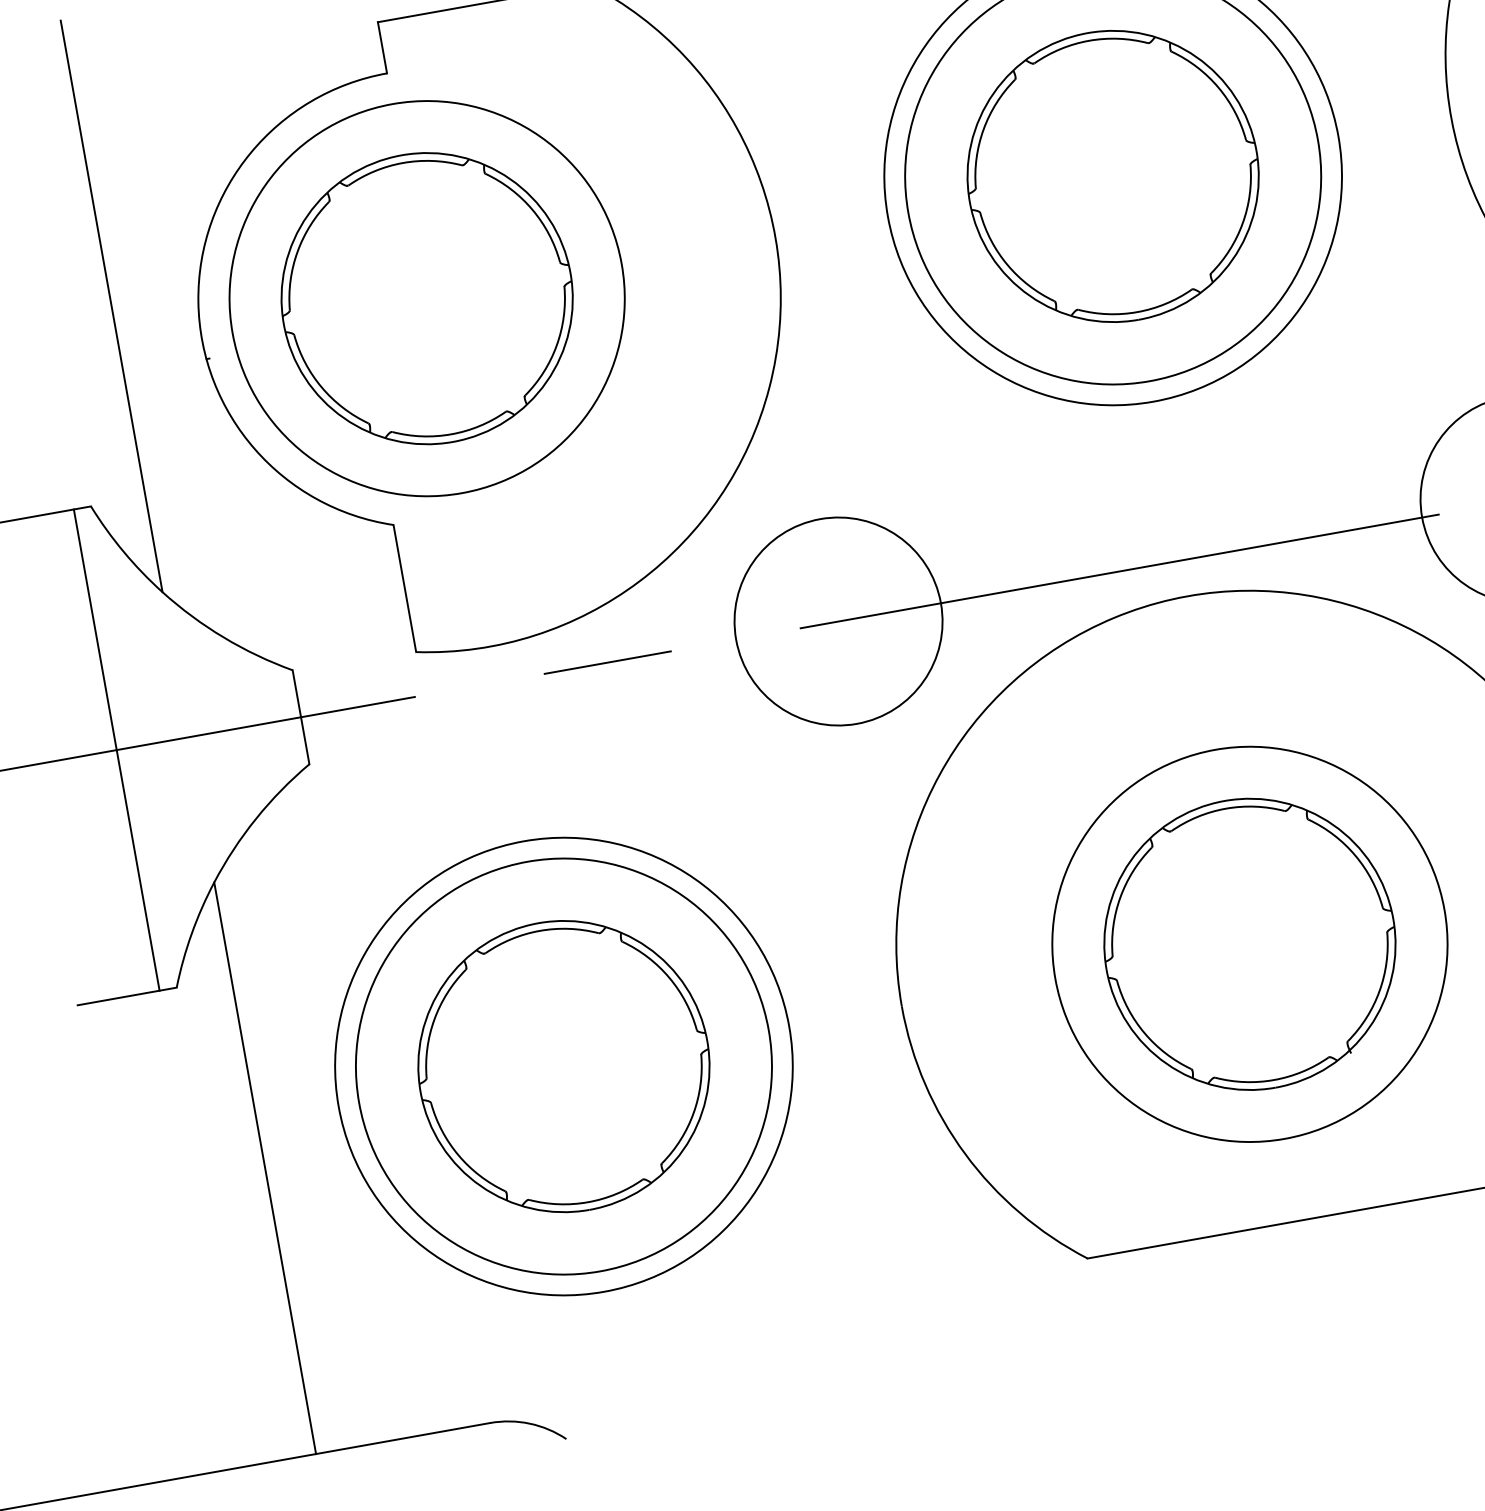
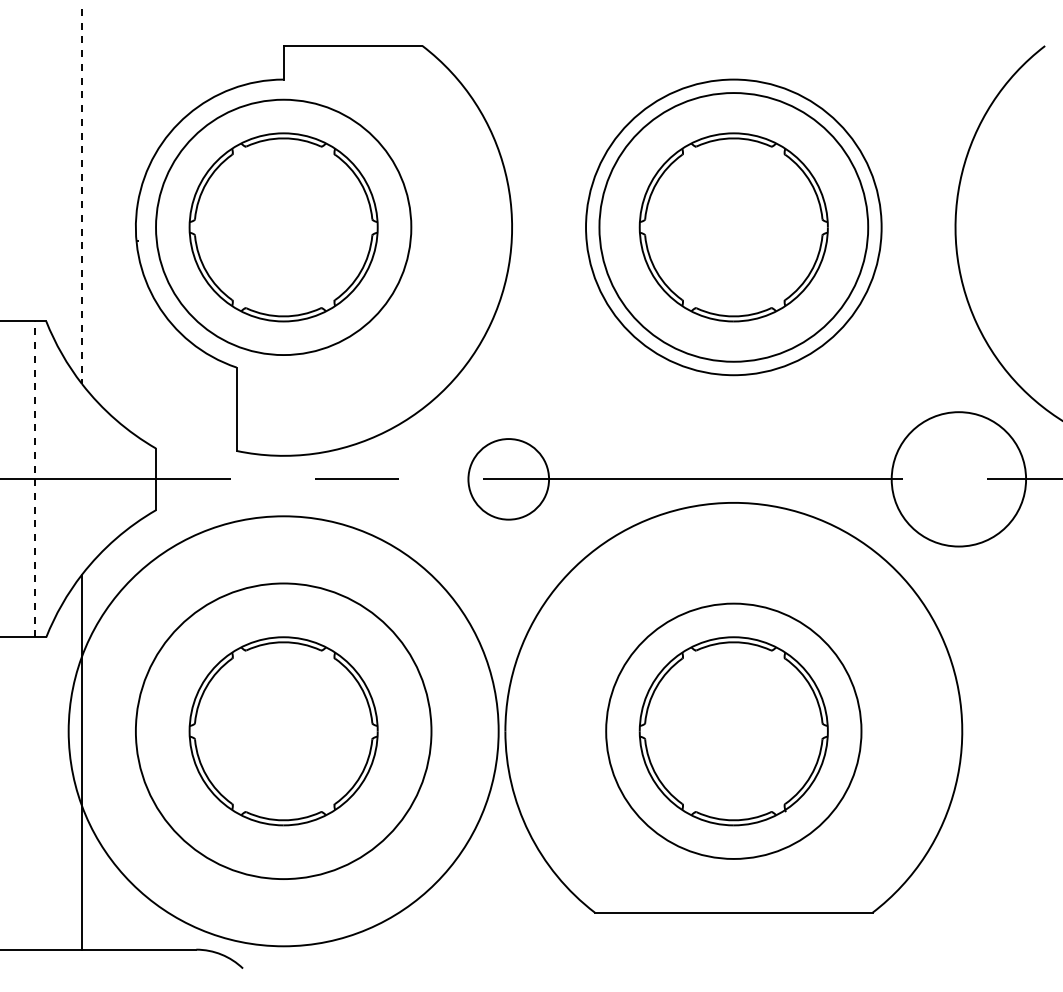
line: (112, 306) -> (82, 196), solid -> dashed
circle: (838, 621) -> (508, 479), size x0.6
line: (117, 750) -> (35, 479), solid -> dashed
circle: (563, 1065) -> (283, 730), size x1.6

